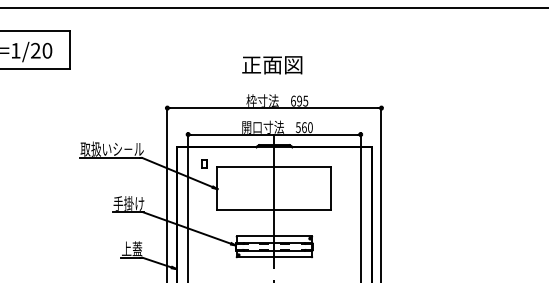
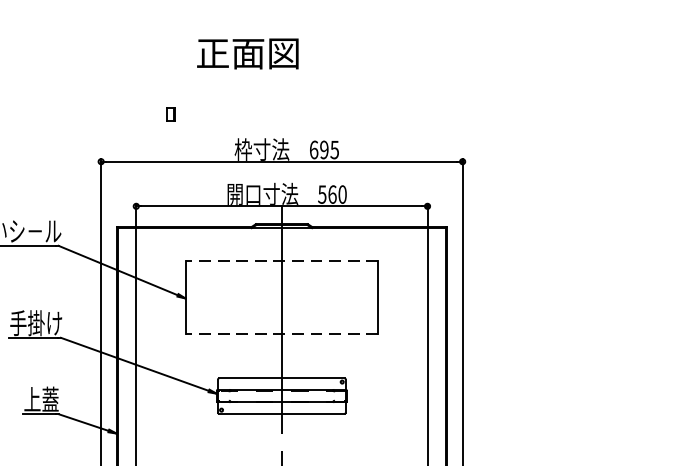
text: (272, 65) -> (248, 54), moved
part: (204, 163) -> (170, 113), moved
line: (274, 166) -> (282, 260), solid -> dashed
line: (274, 209) -> (282, 332), solid -> dashed

